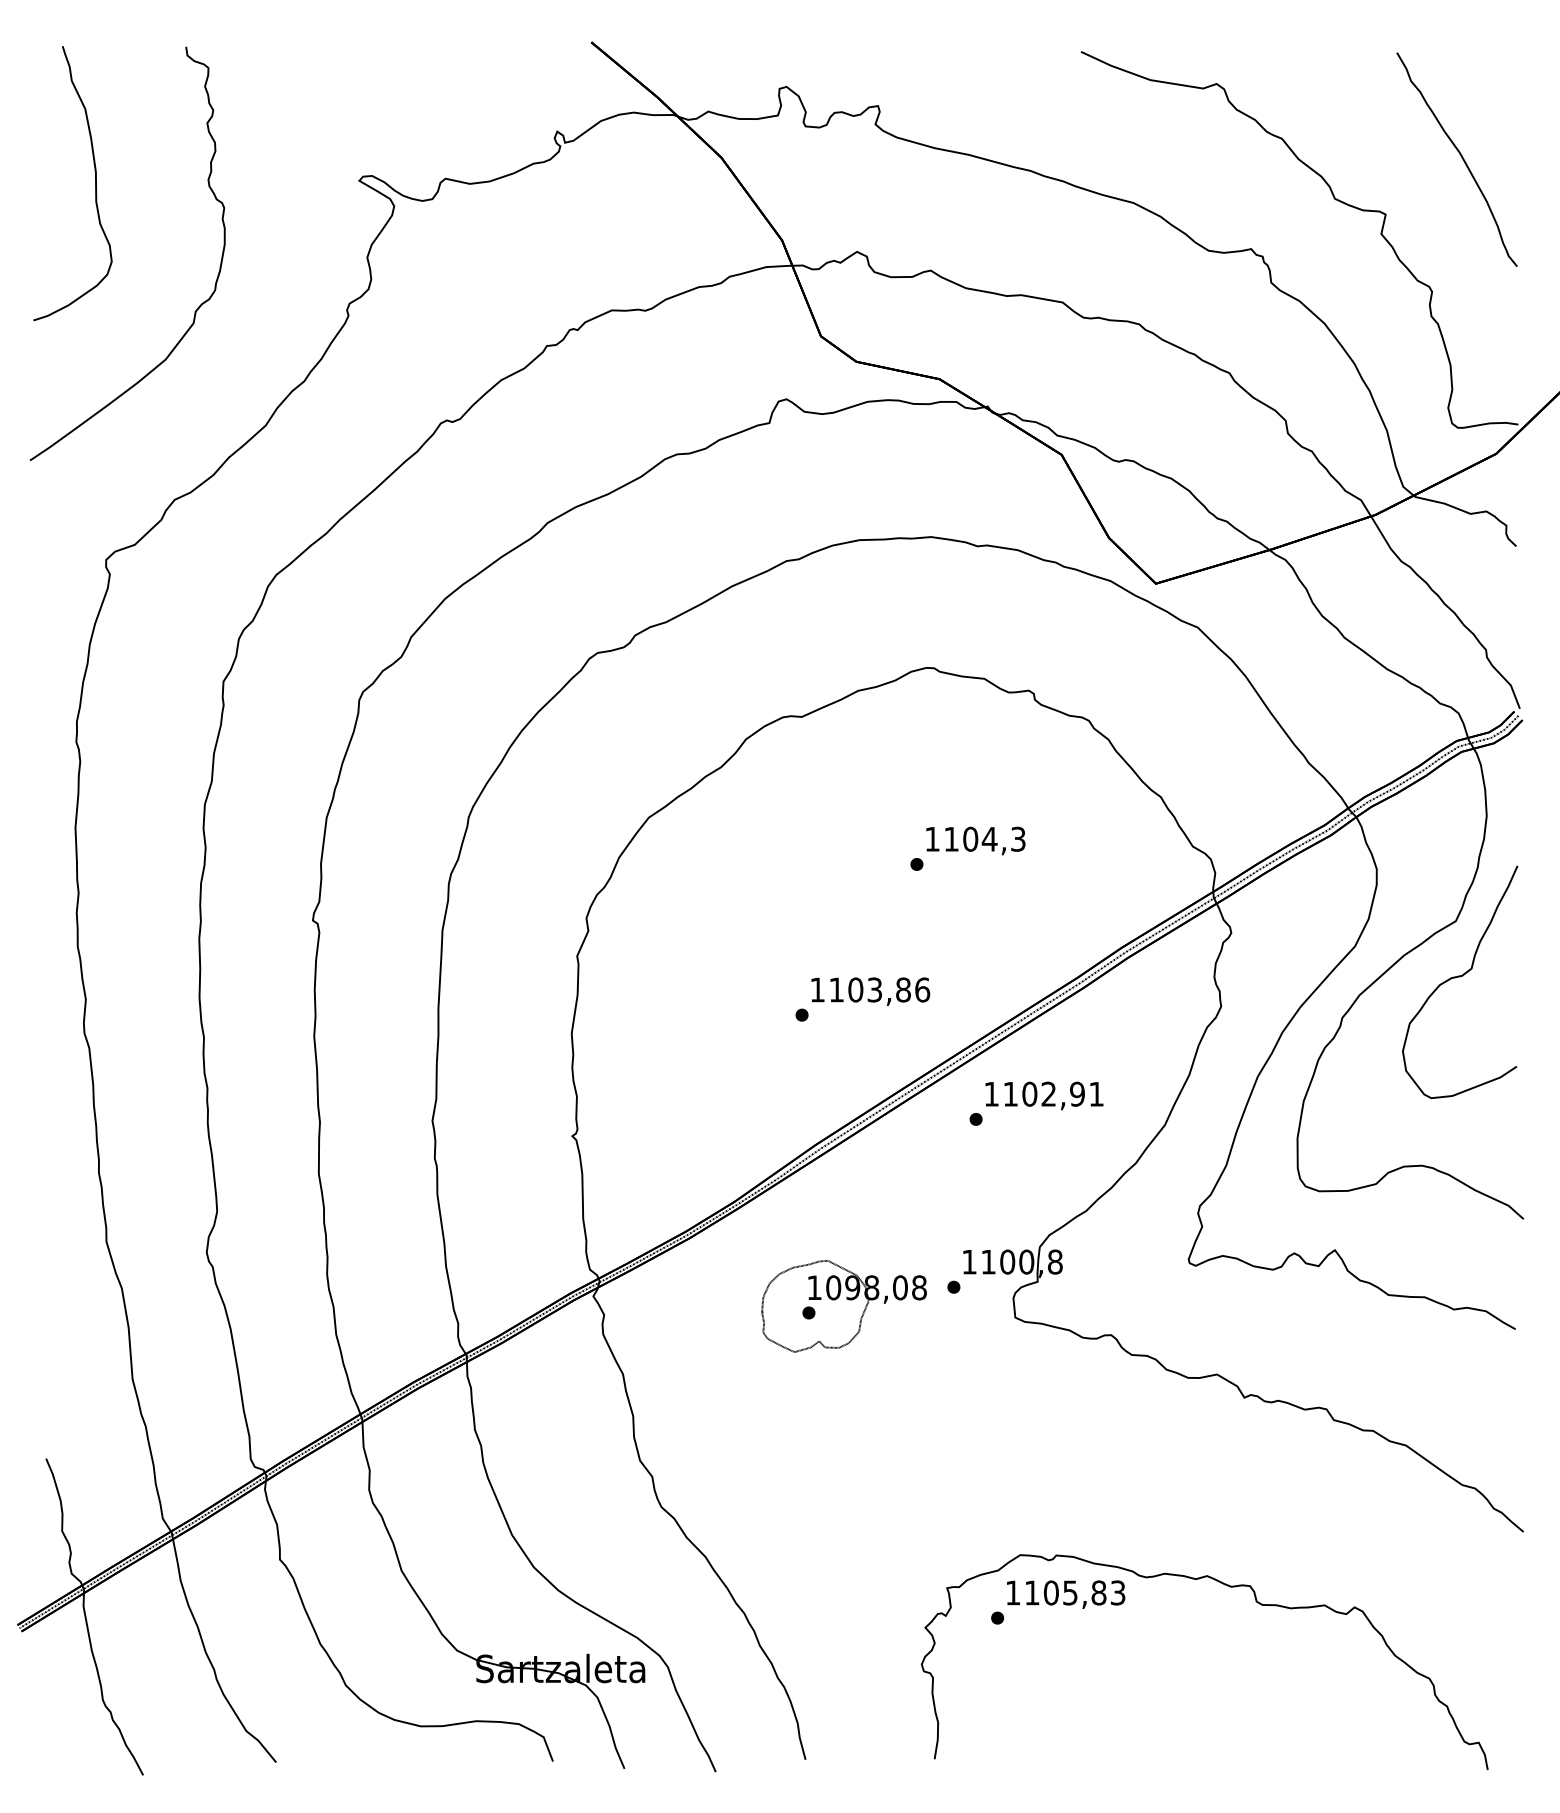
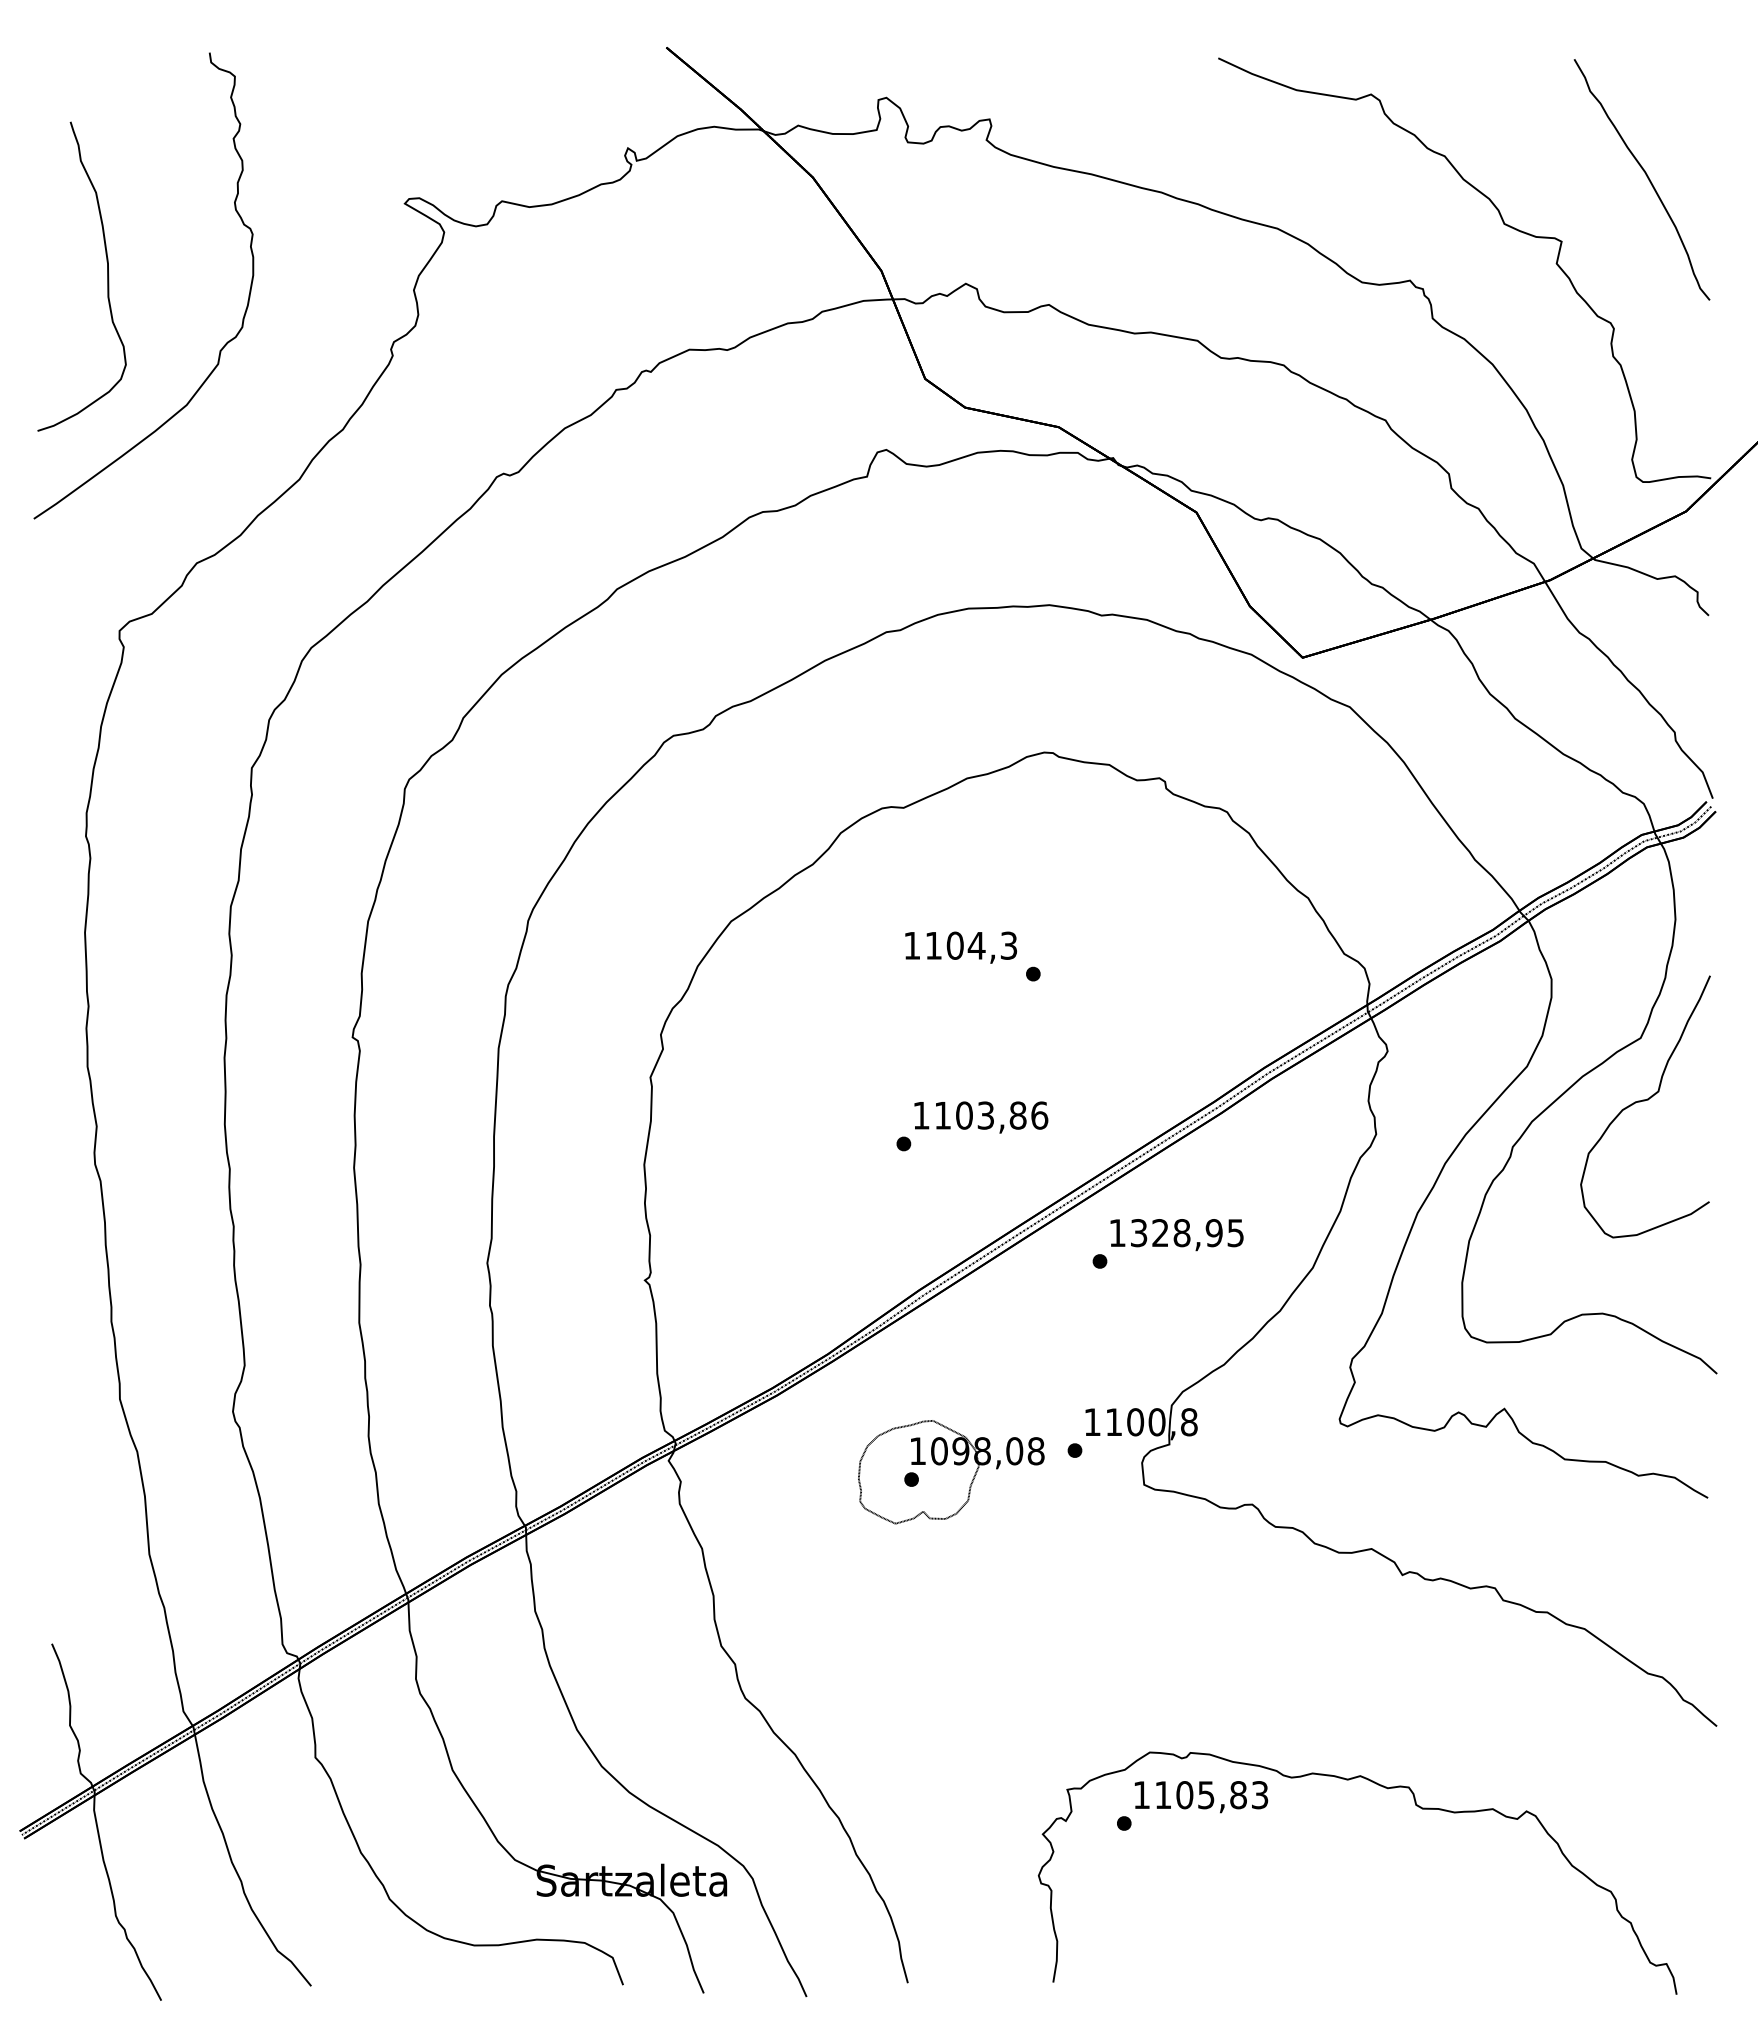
curve: (95, 183) -> (107, 276), moved
text: (975, 840) -> (960, 947), moved
text: (1053, 1093) -> (1187, 1232), 1102,91 -> 1328,95

